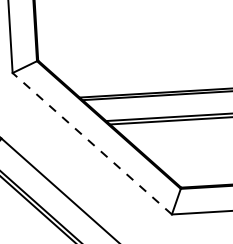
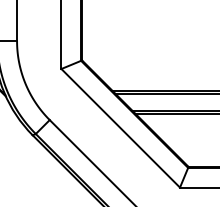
line: (92, 144) -> (120, 128), dashed -> solid

